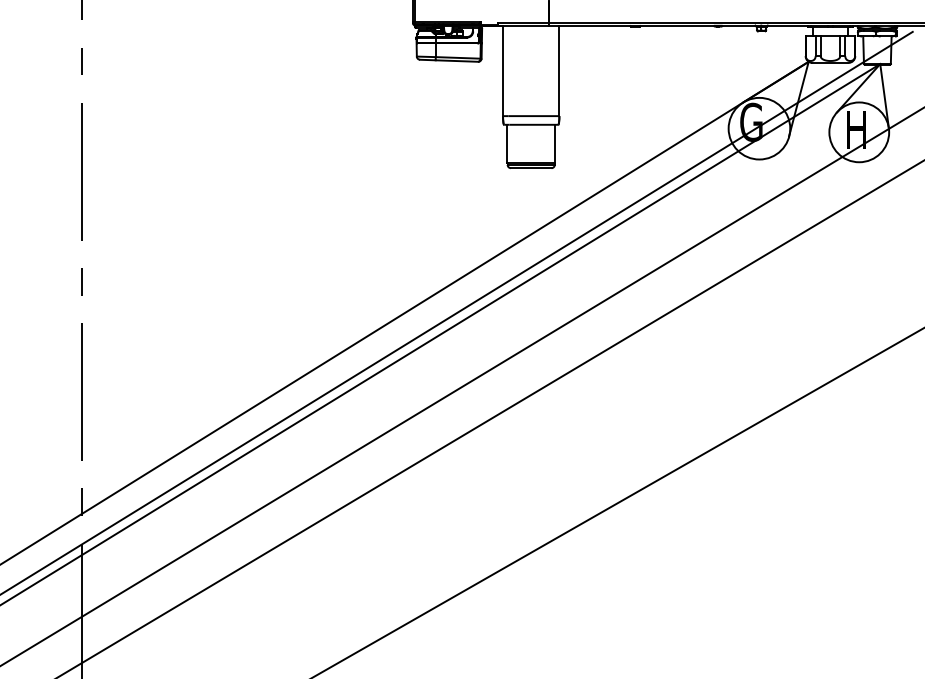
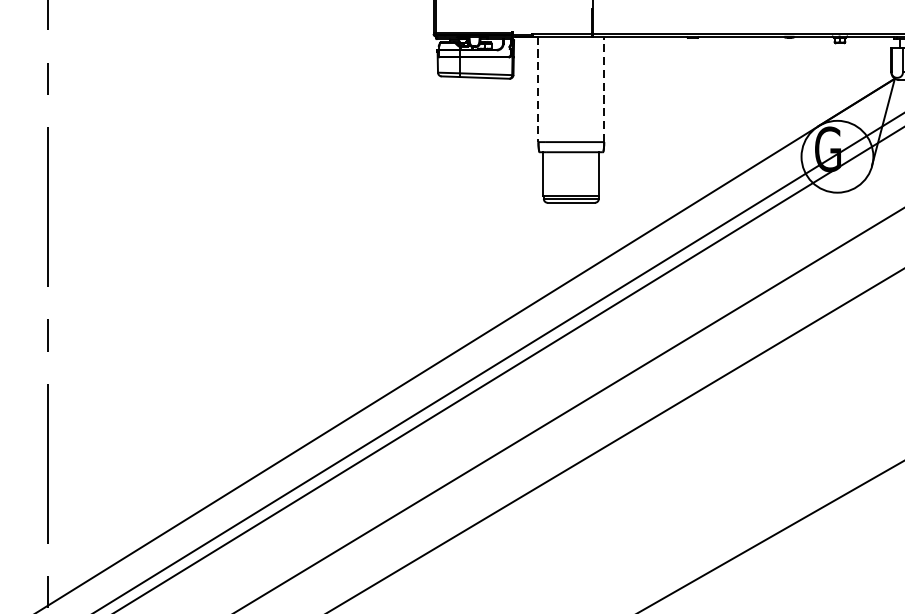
line: (559, 70) -> (604, 88), solid -> dashed
line: (503, 71) -> (539, 90), solid -> dashed

